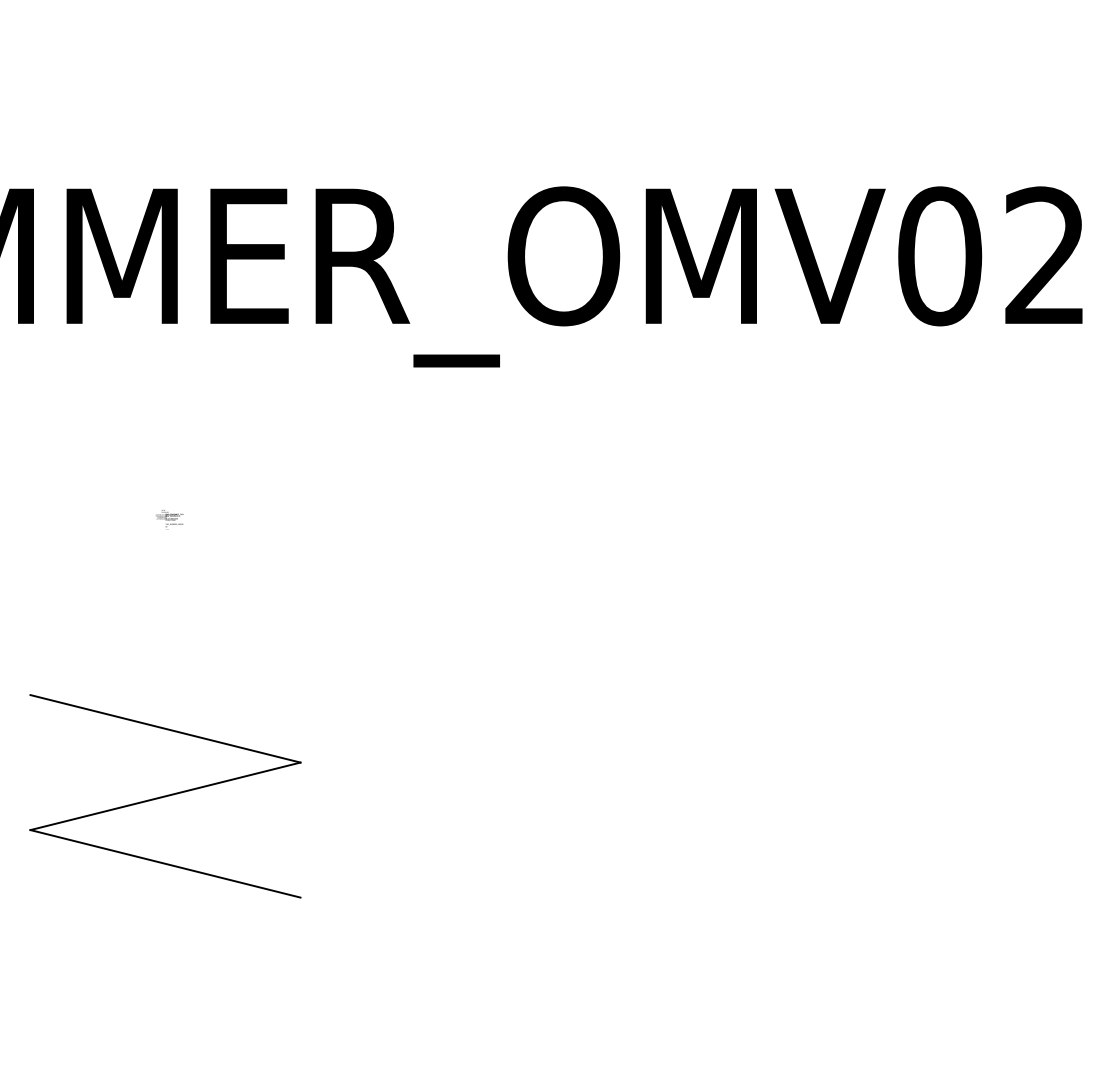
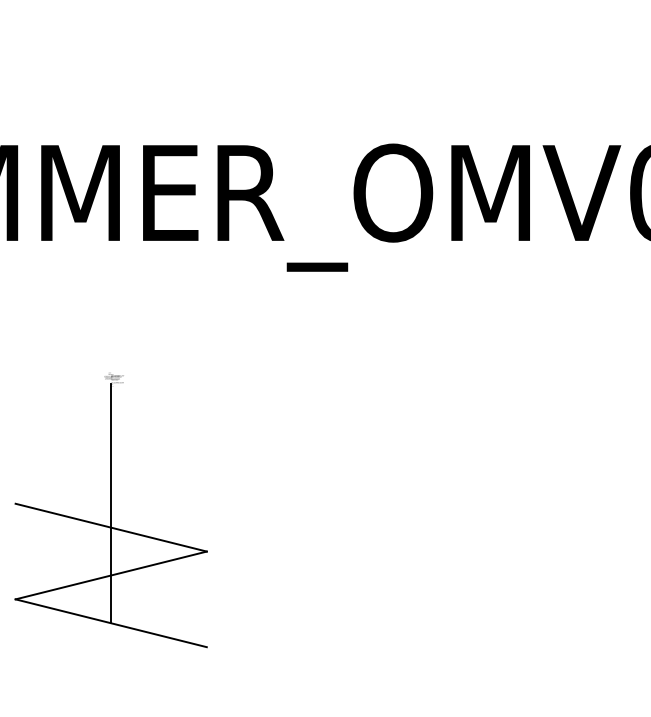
line: (165, 694) -> (111, 503), added

